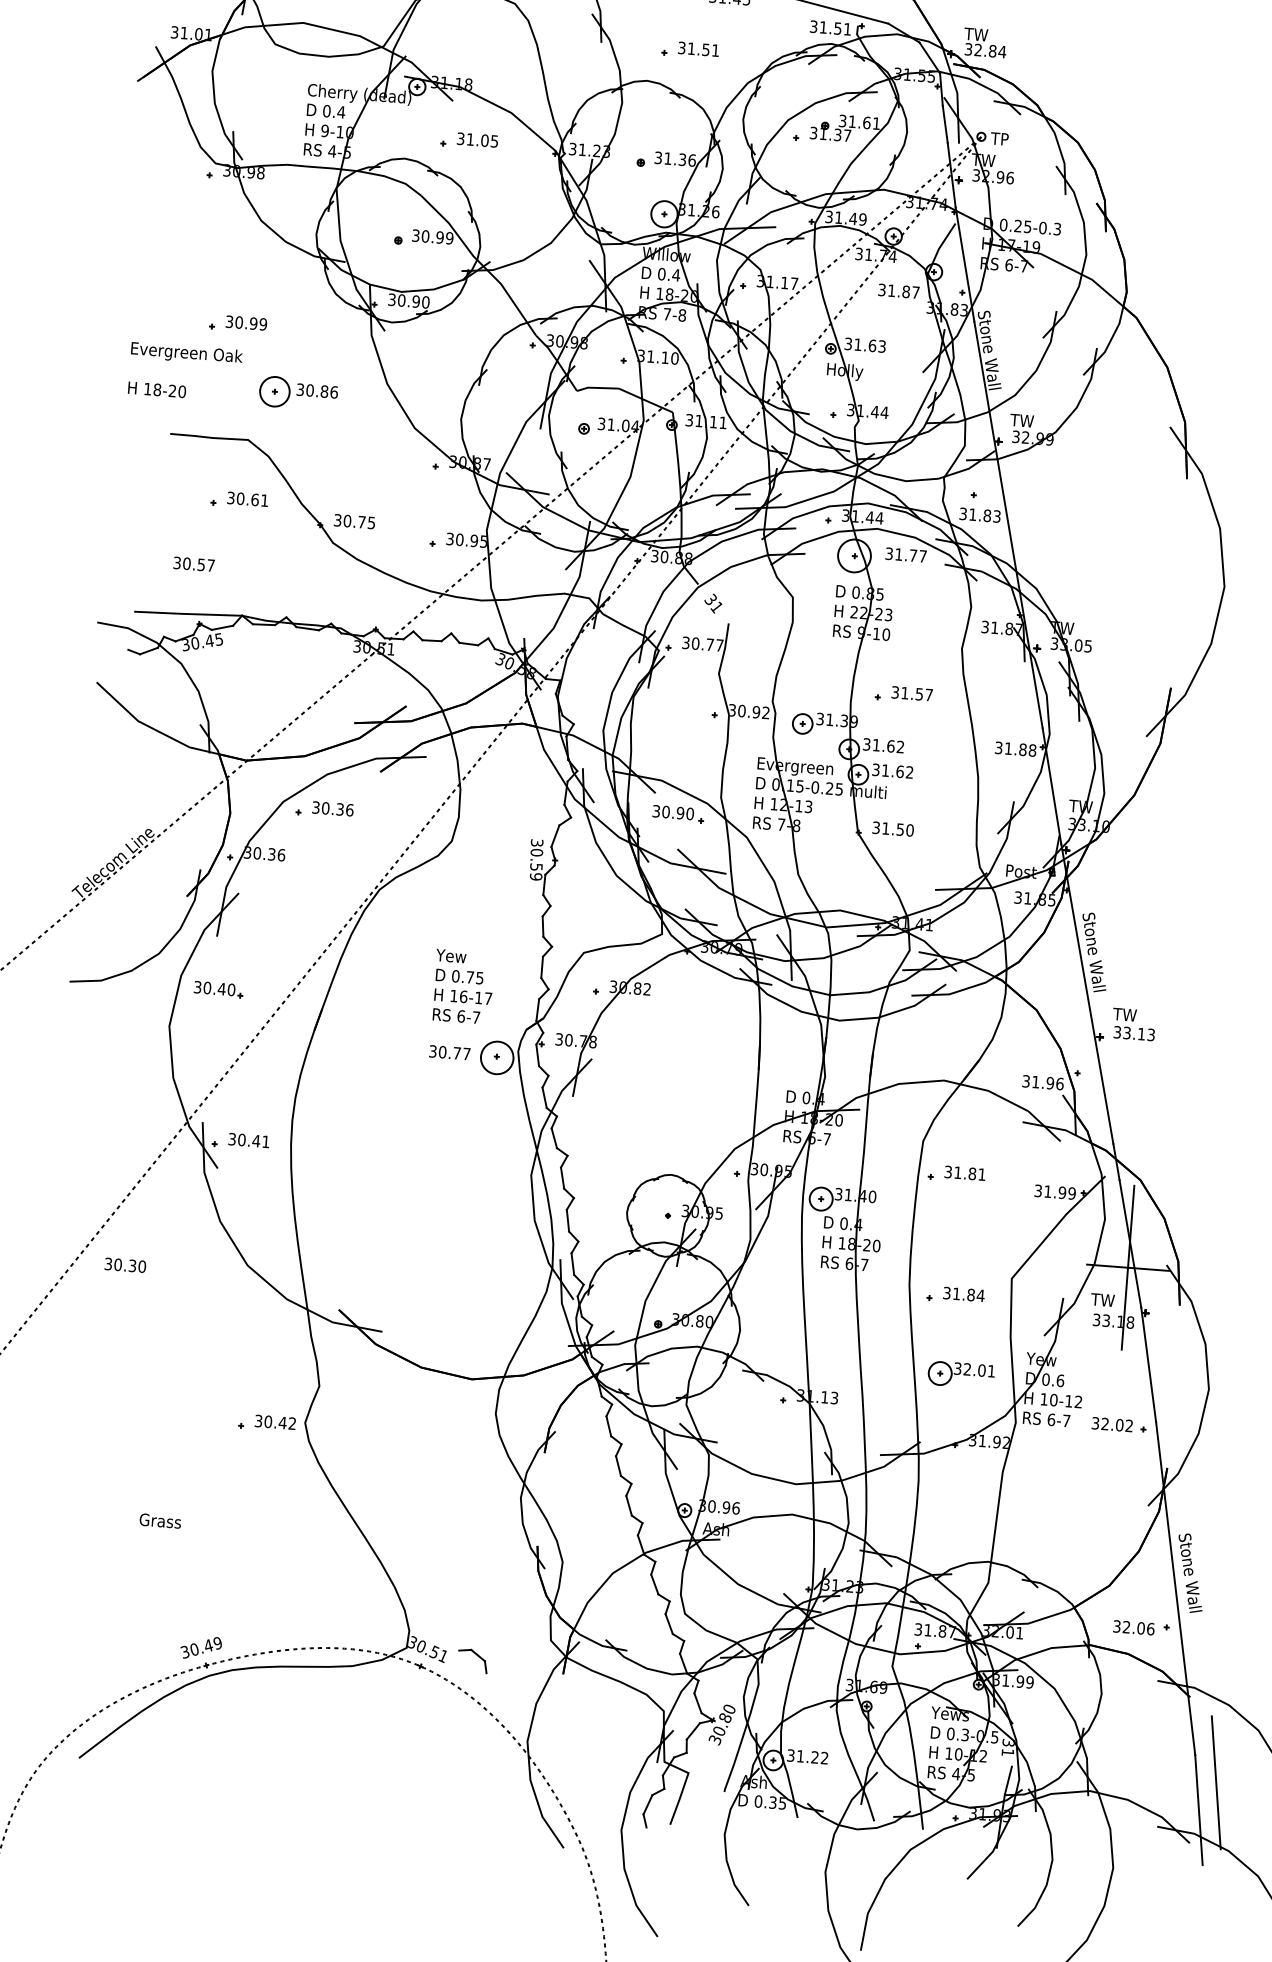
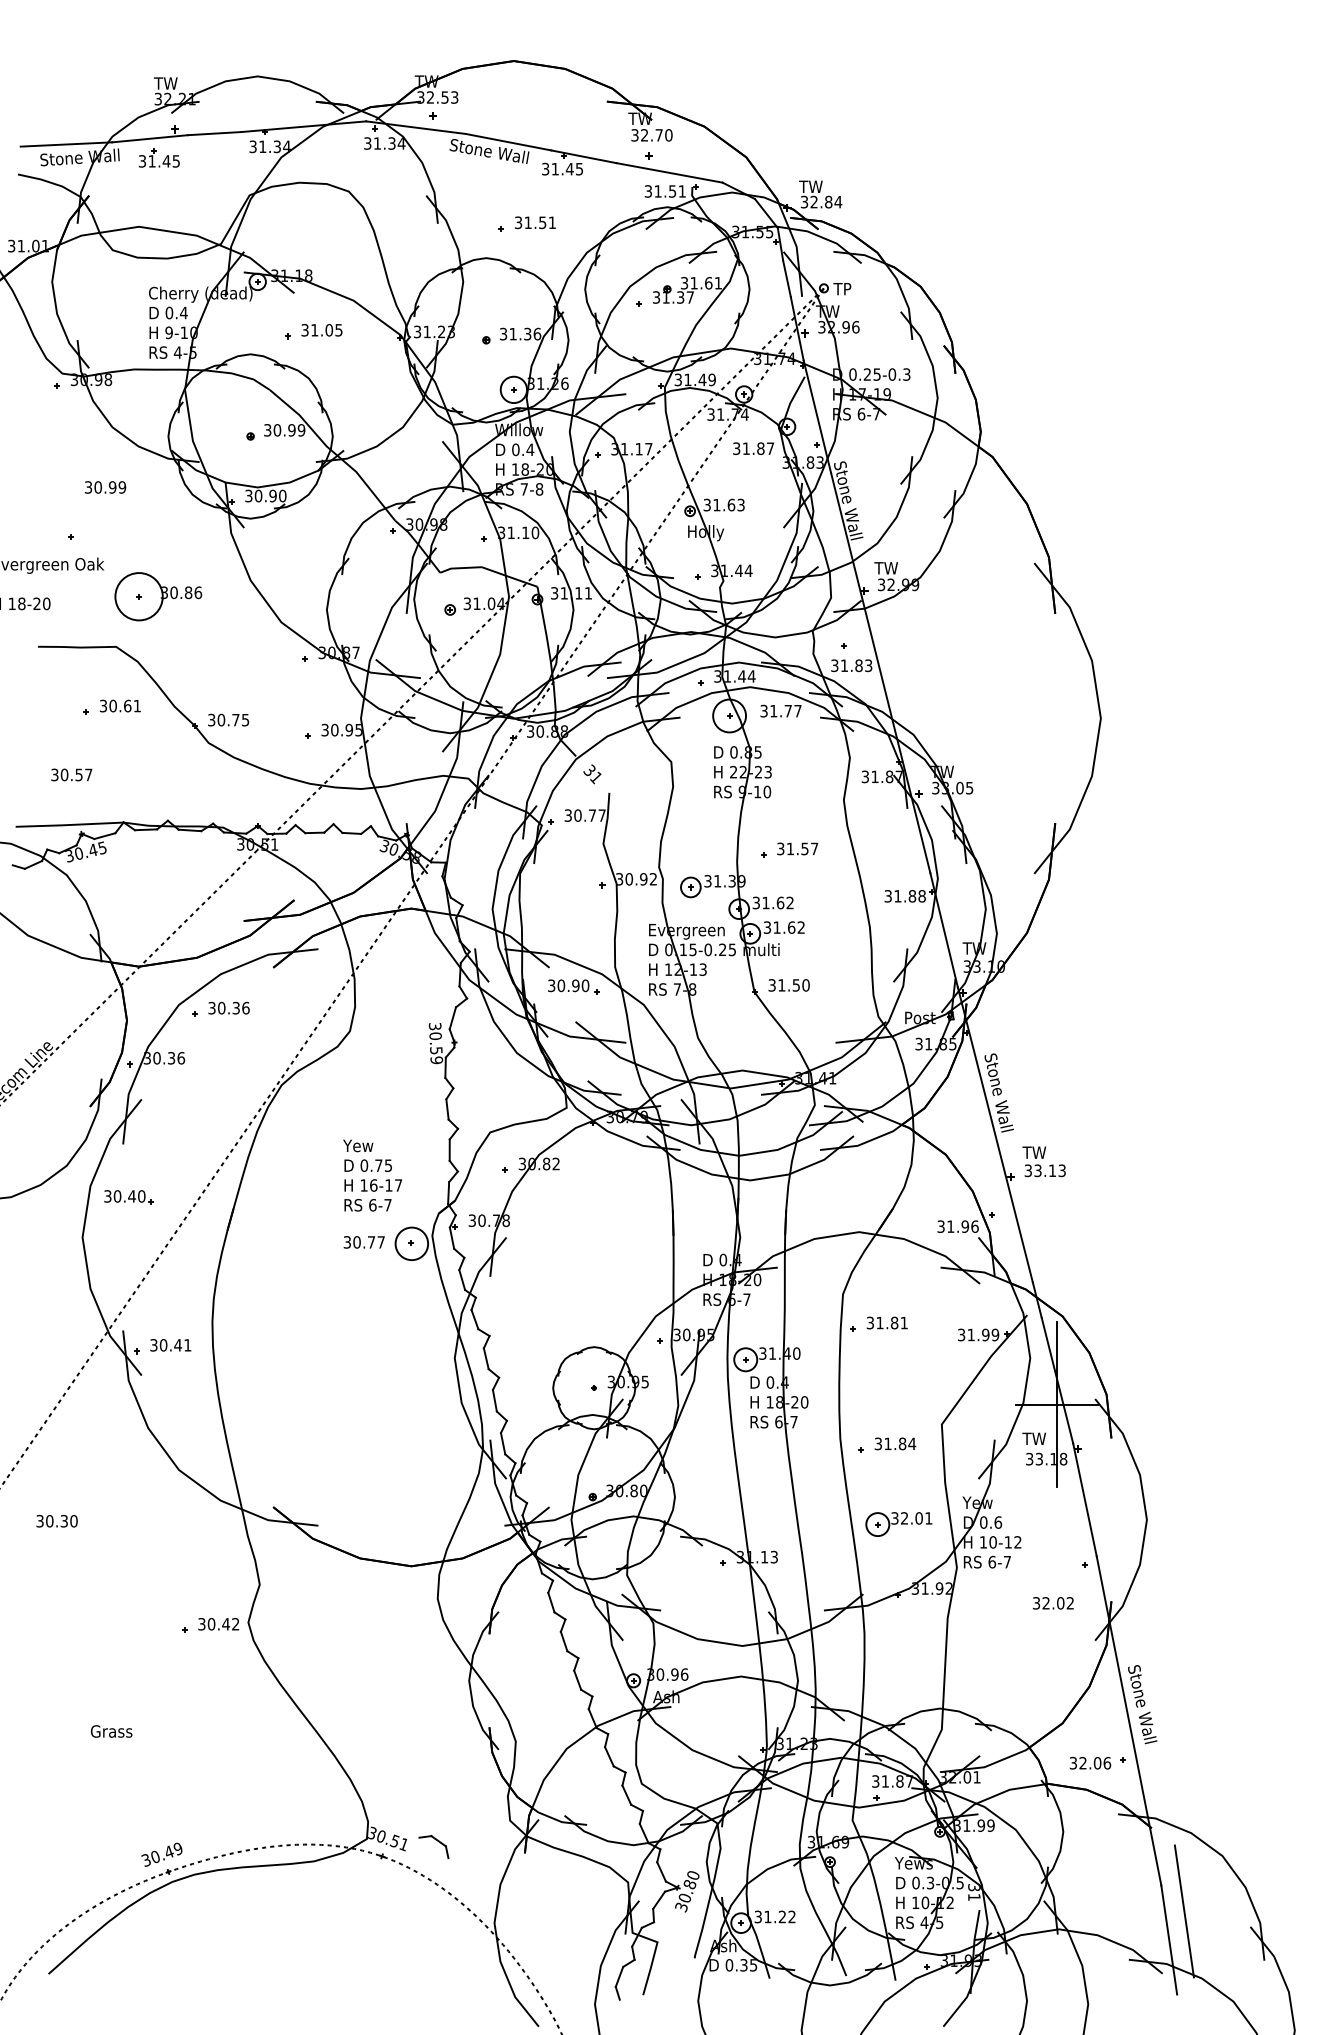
text: (246, 323) -> (105, 487), moved
circle: (274, 391) -> (138, 596), size x1.6
text: (124, 1265) -> (56, 1521), moved
text: (1112, 1424) -> (1053, 1603), moved

